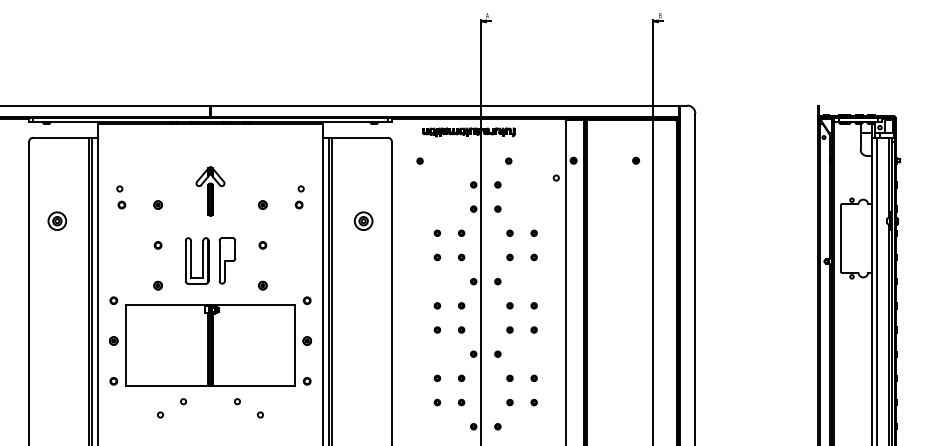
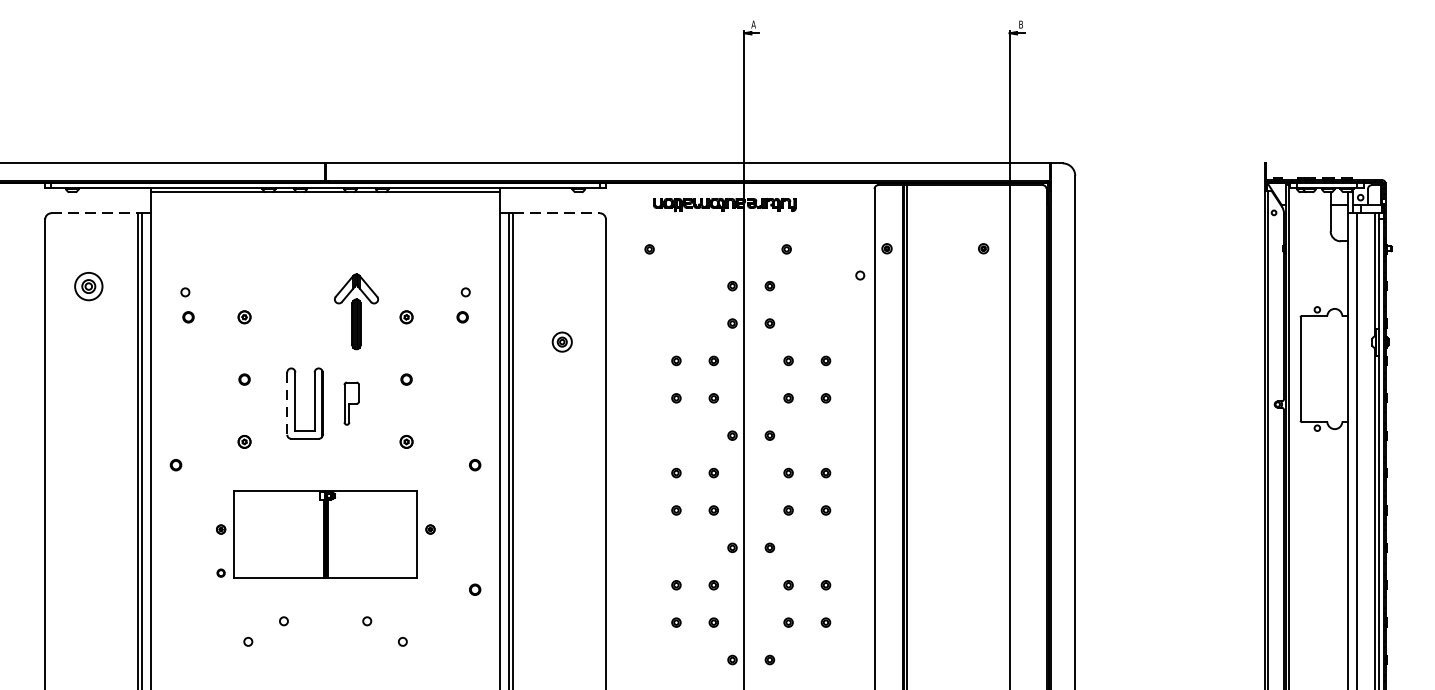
line: (61, 137) -> (95, 212), solid -> dashed
line: (360, 137) -> (557, 212), solid -> dashed
part: (210, 191) -> (356, 311), moved
part: (57, 220) -> (89, 285), moved
part: (363, 220) -> (562, 341), size x0.7
part: (227, 260) -> (351, 402), size x0.6
line: (185, 261) -> (286, 404), solid -> dashed
part: (210, 345) -> (325, 534), size x0.7

